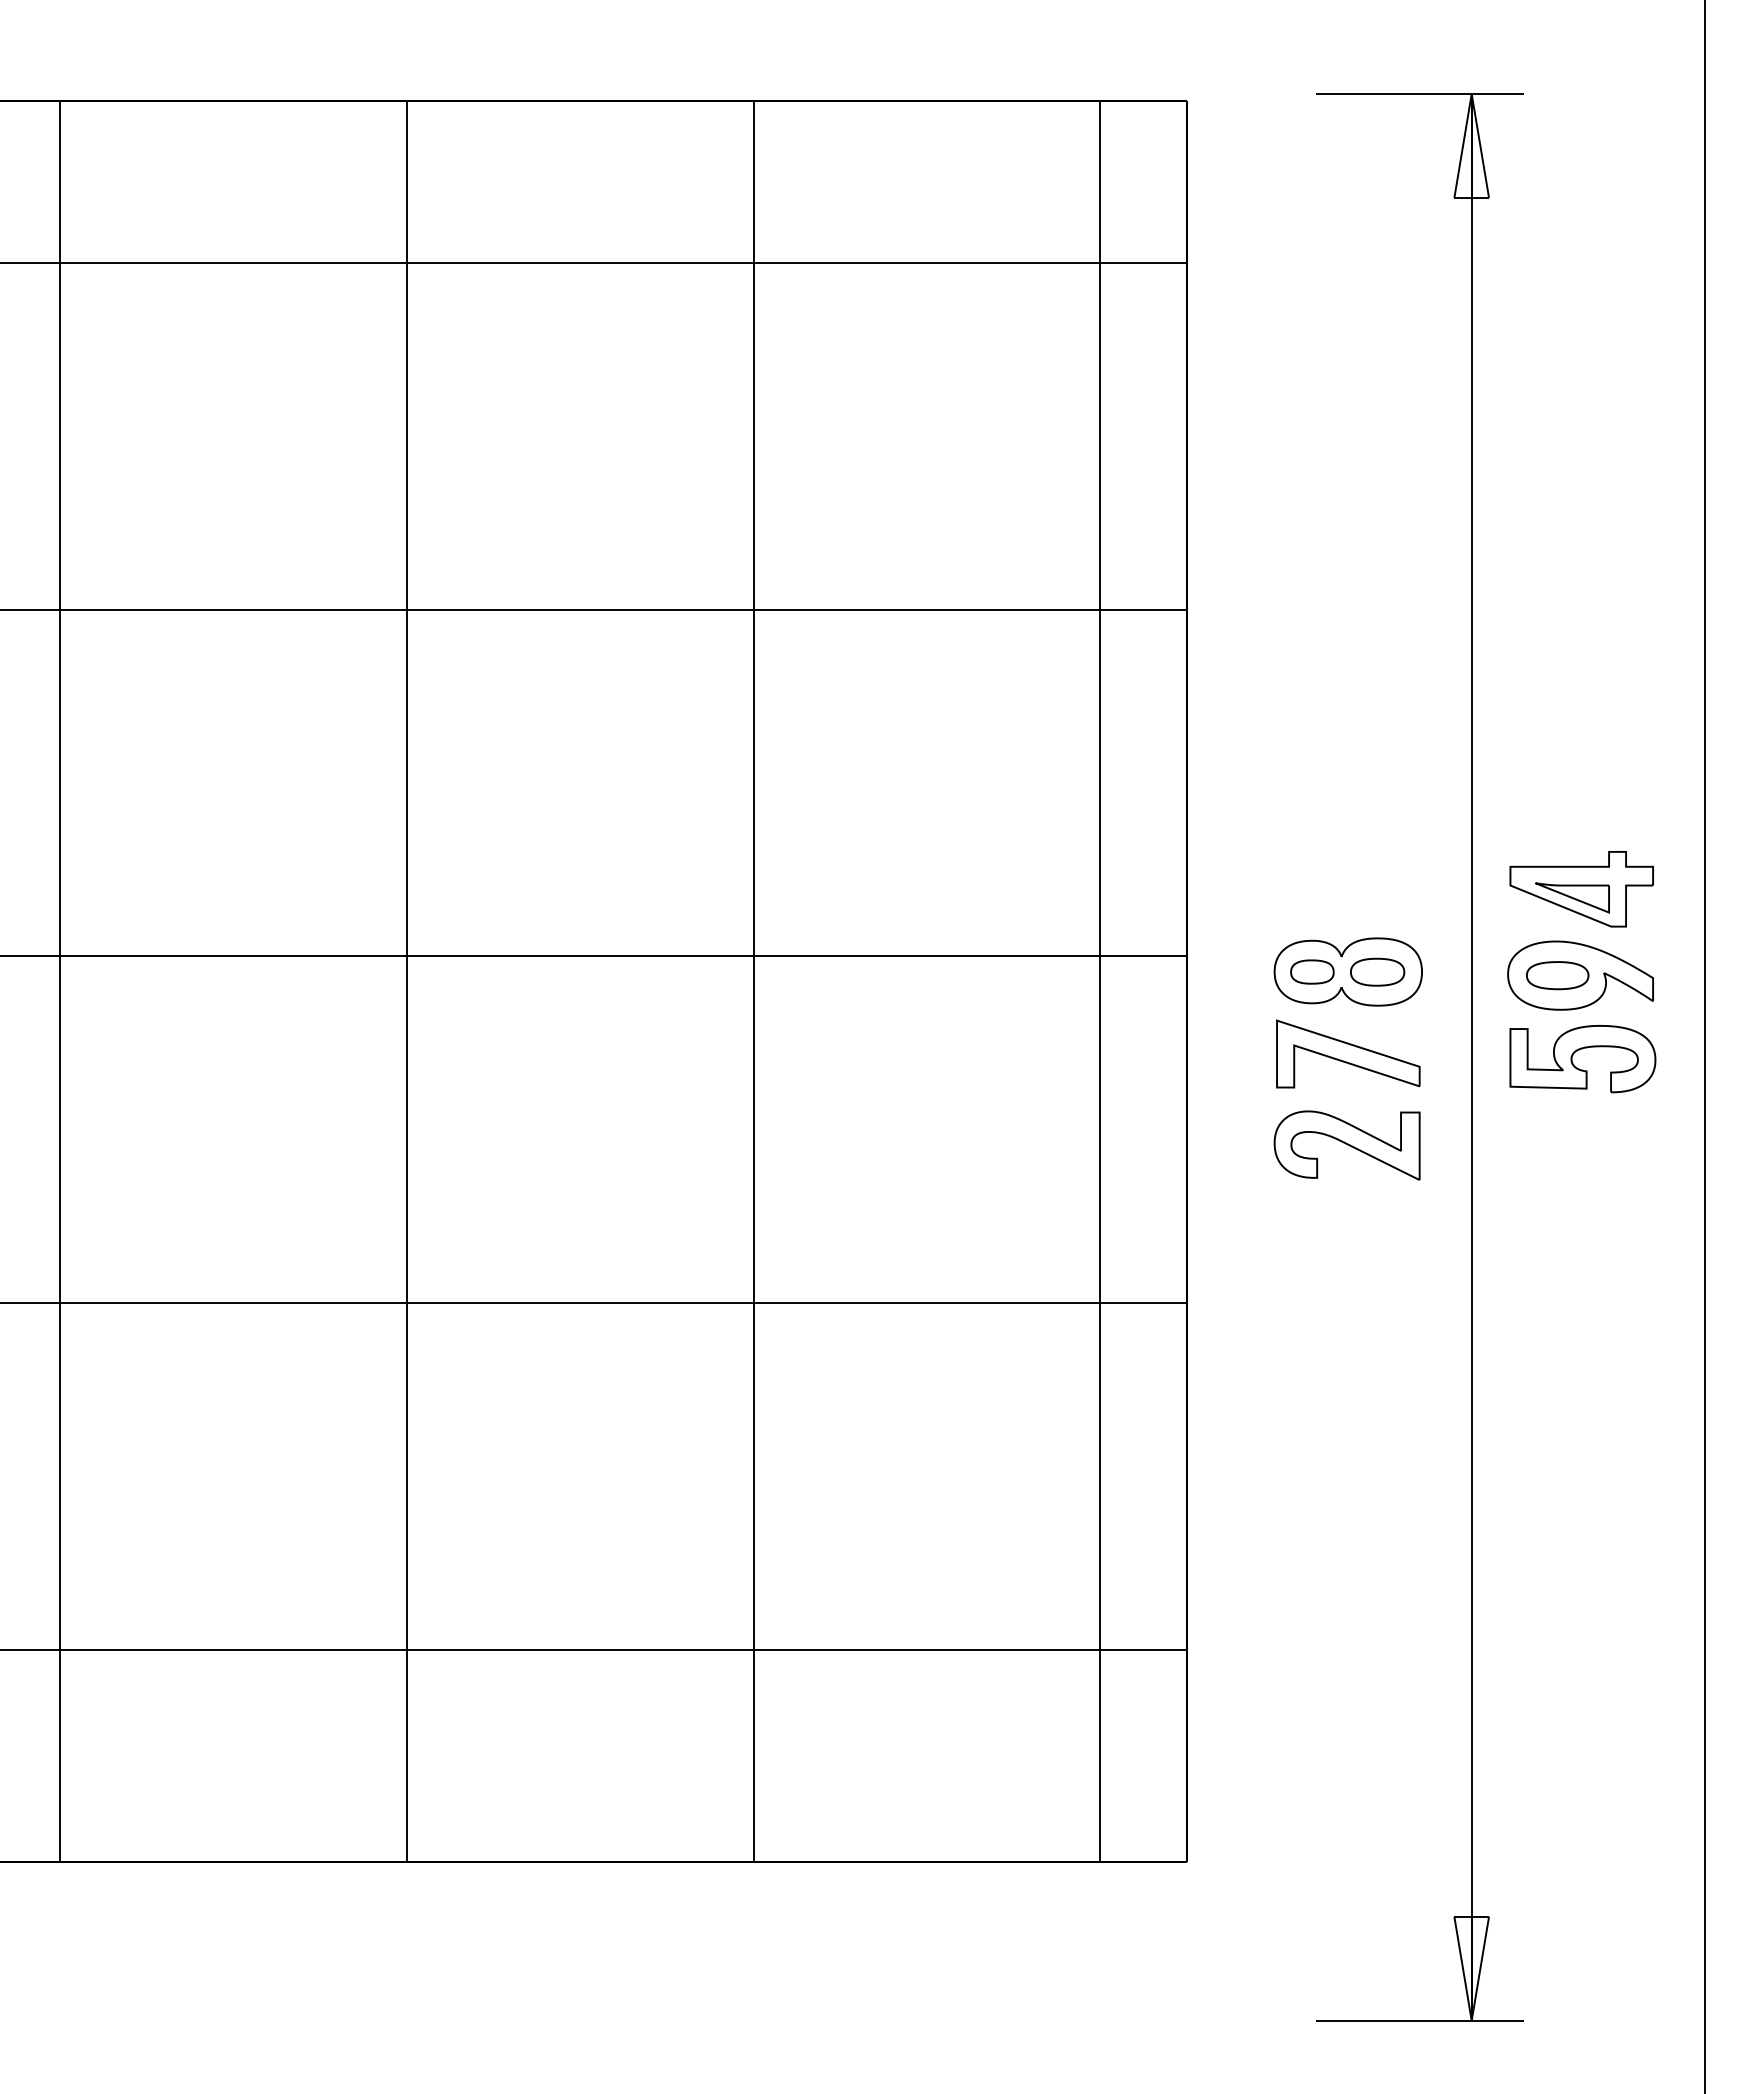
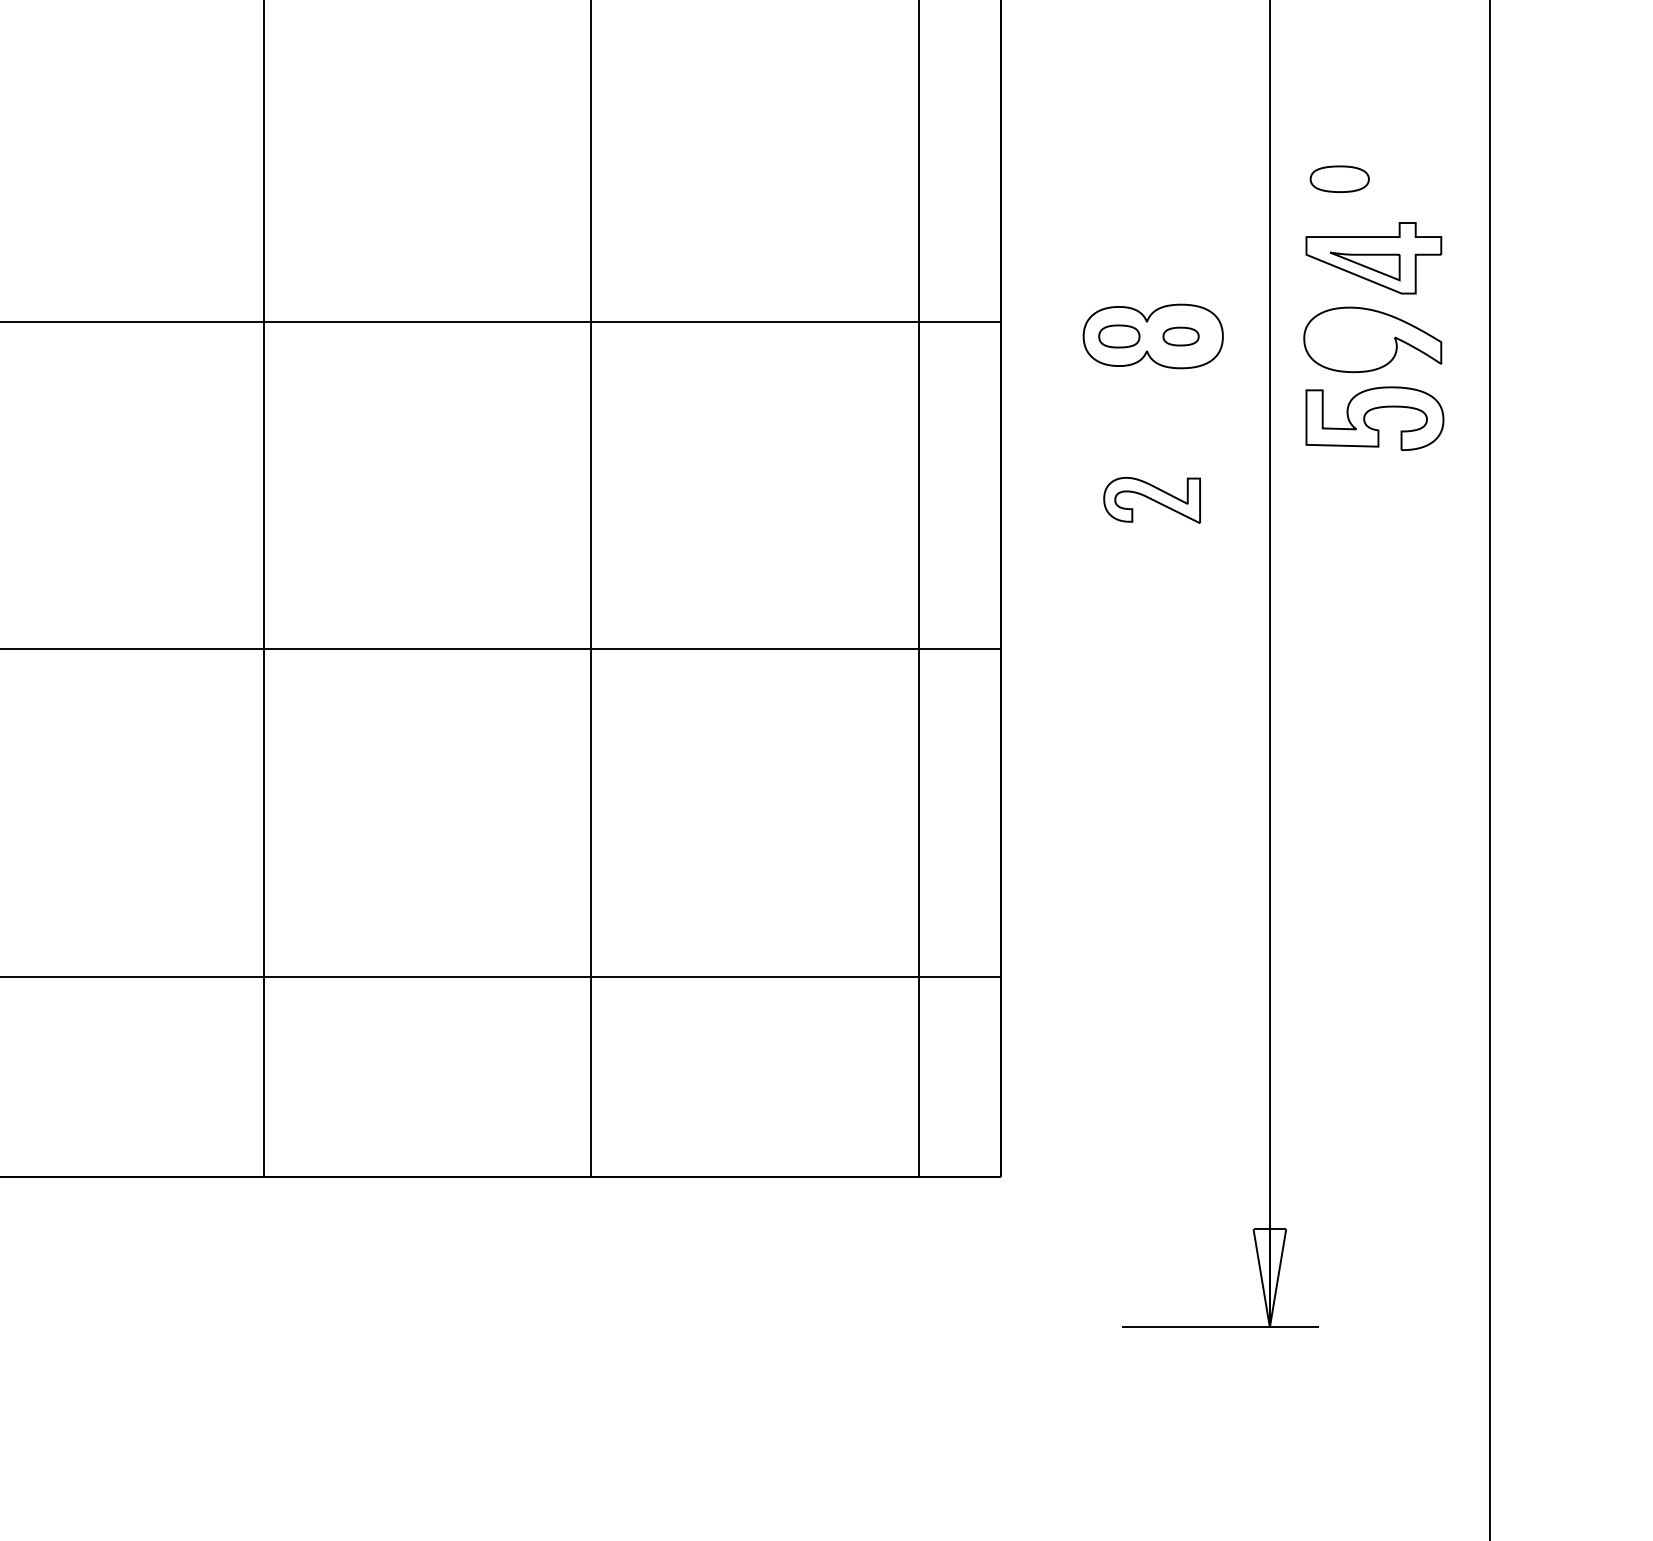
part: (1377, 971) -> (1180, 335), size x0.7
part: (1557, 975) -> (1339, 179), moved
part: (1348, 1053) -> (1153, 413), removed
part: (1346, 1145) -> (1151, 500), size x0.7

